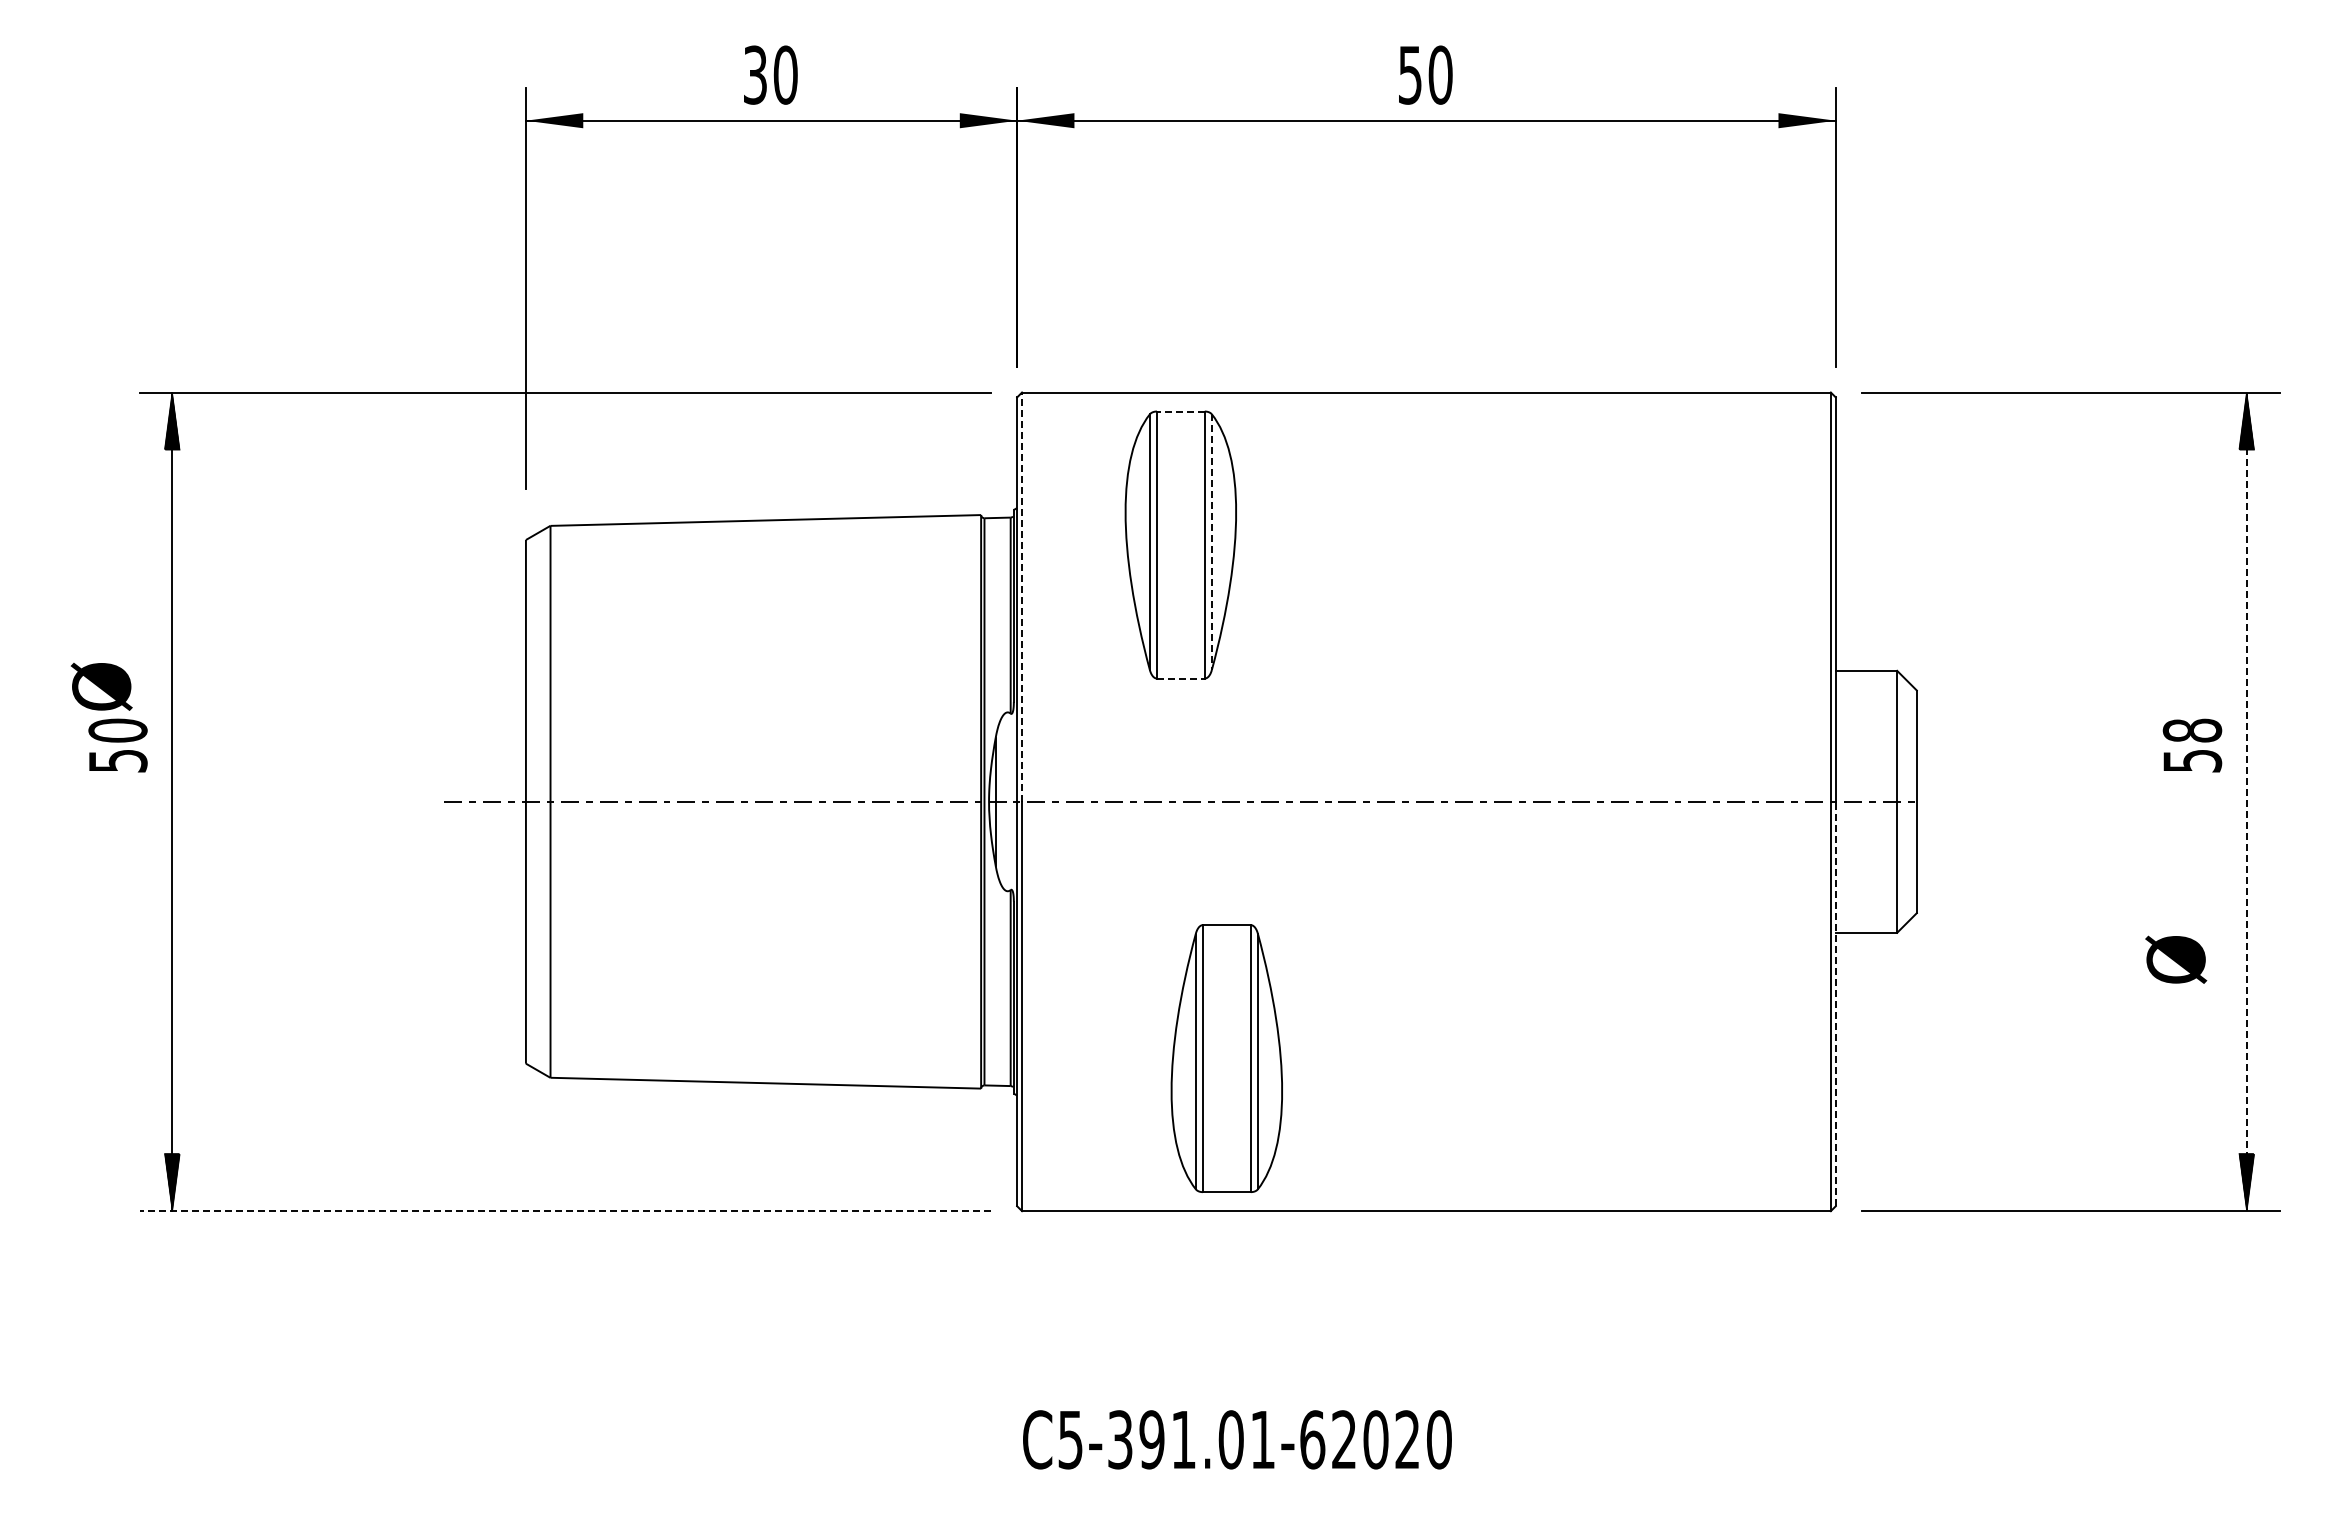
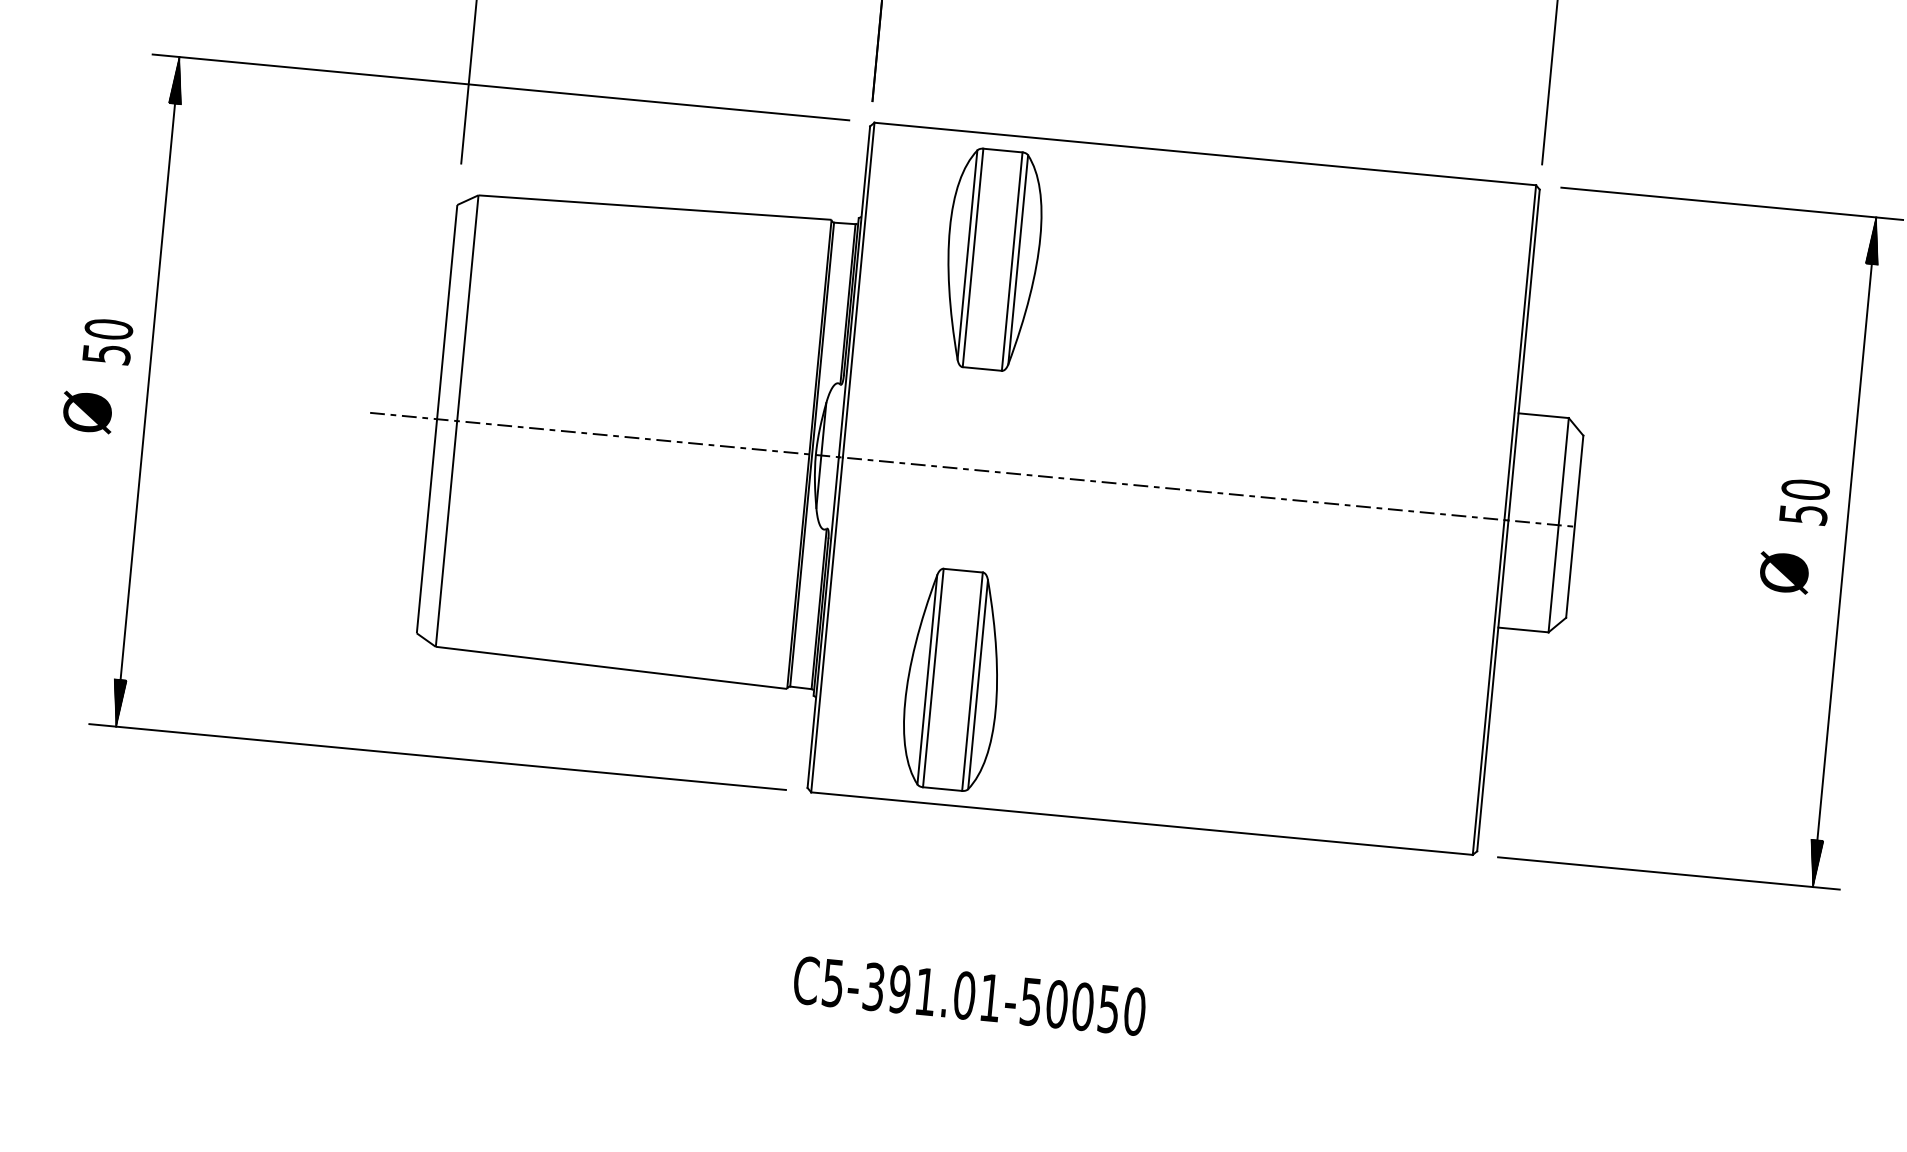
line: (1180, 411) -> (1002, 150), dashed -> solid
line: (1211, 542) -> (1017, 260), dashed -> solid
line: (1022, 597) -> (859, 290), dashed -> solid
line: (1180, 678) -> (982, 368), dashed -> solid
text: (101, 686) -> (87, 412), moved
text: (2192, 730) -> (1805, 489), 58 -> 50
line: (2246, 802) -> (1844, 552), dashed -> solid
text: (2176, 959) -> (1784, 572), moved
line: (1835, 1003) -> (1492, 685), dashed -> solid
part: (1226, 1058) -> (952, 679), moved
line: (565, 1211) -> (437, 757), dashed -> solid
text: (1359, 1439) -> (1069, 1005), C5-391.01-62020 -> C5-391.01-50050

